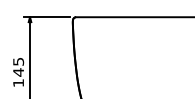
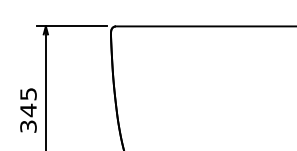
text: (18, 83) -> (28, 127), 145 -> 345

